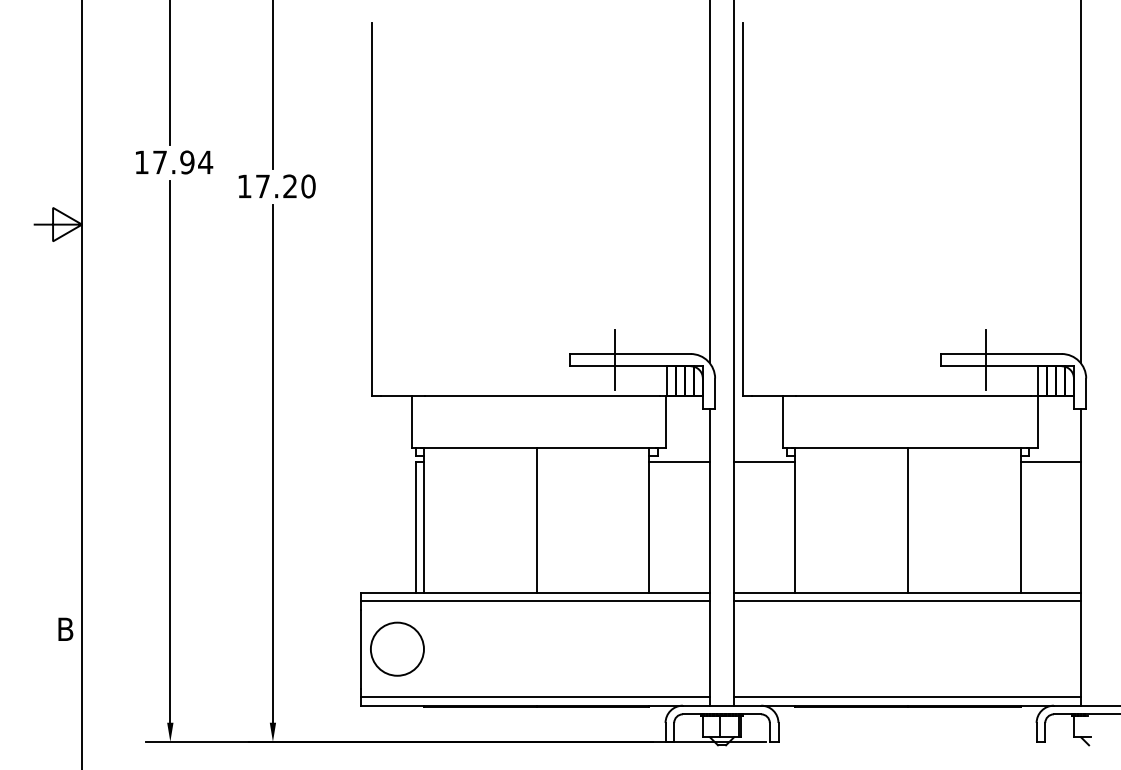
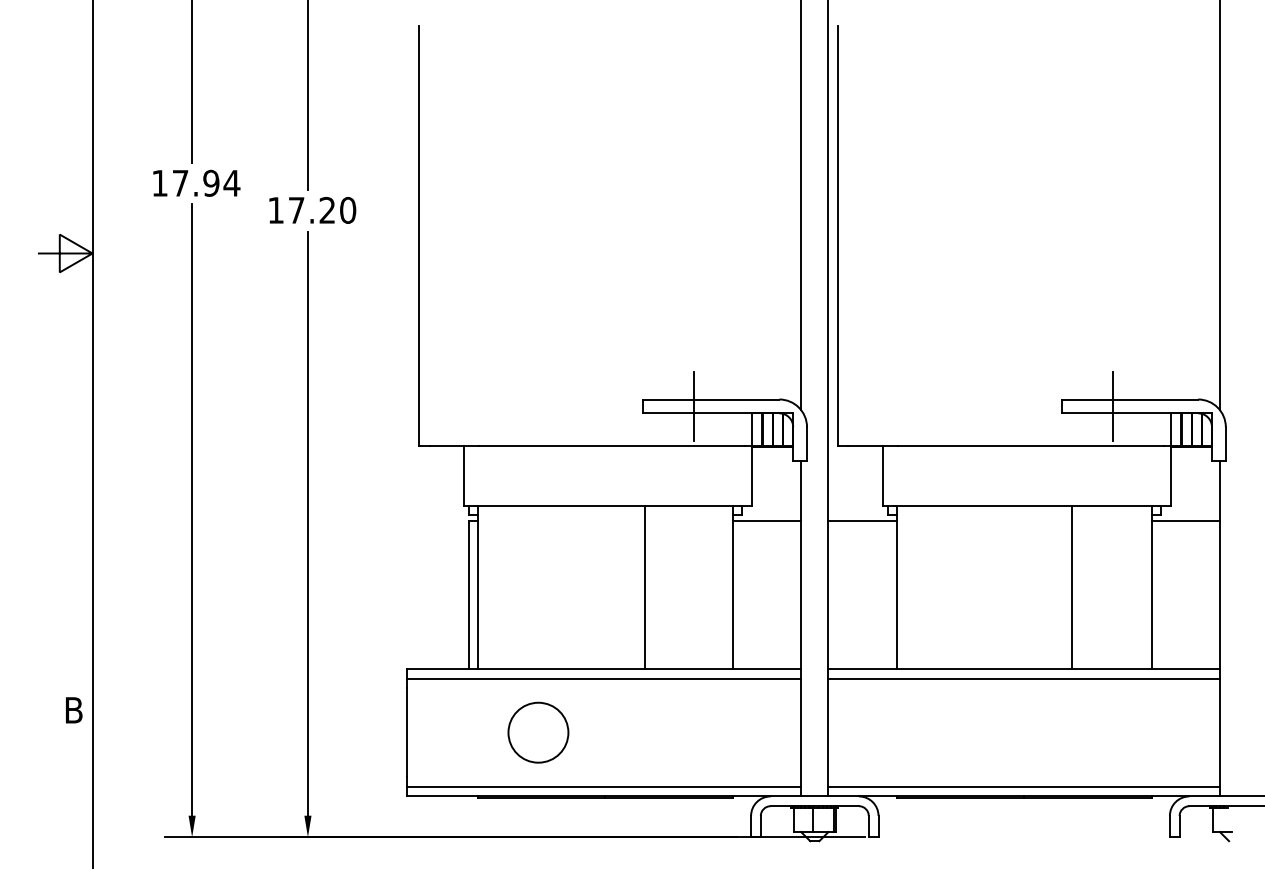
line: (536, 519) -> (645, 586), moved
line: (907, 519) -> (1072, 586), moved
circle: (397, 649) -> (538, 732), moved

